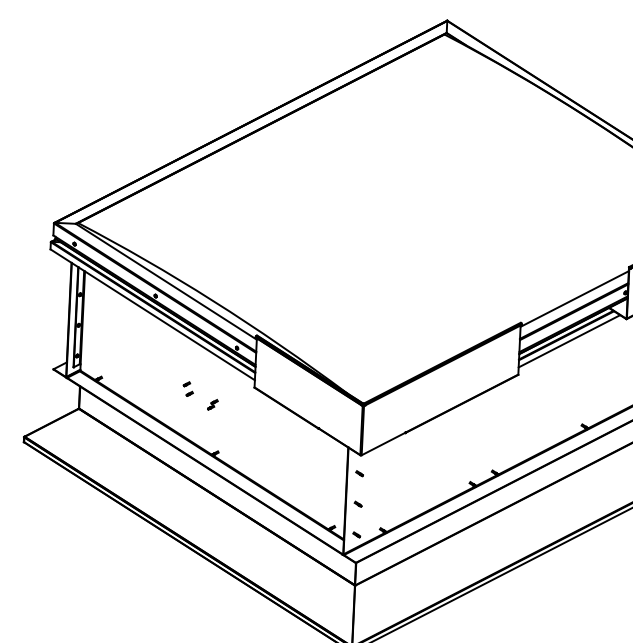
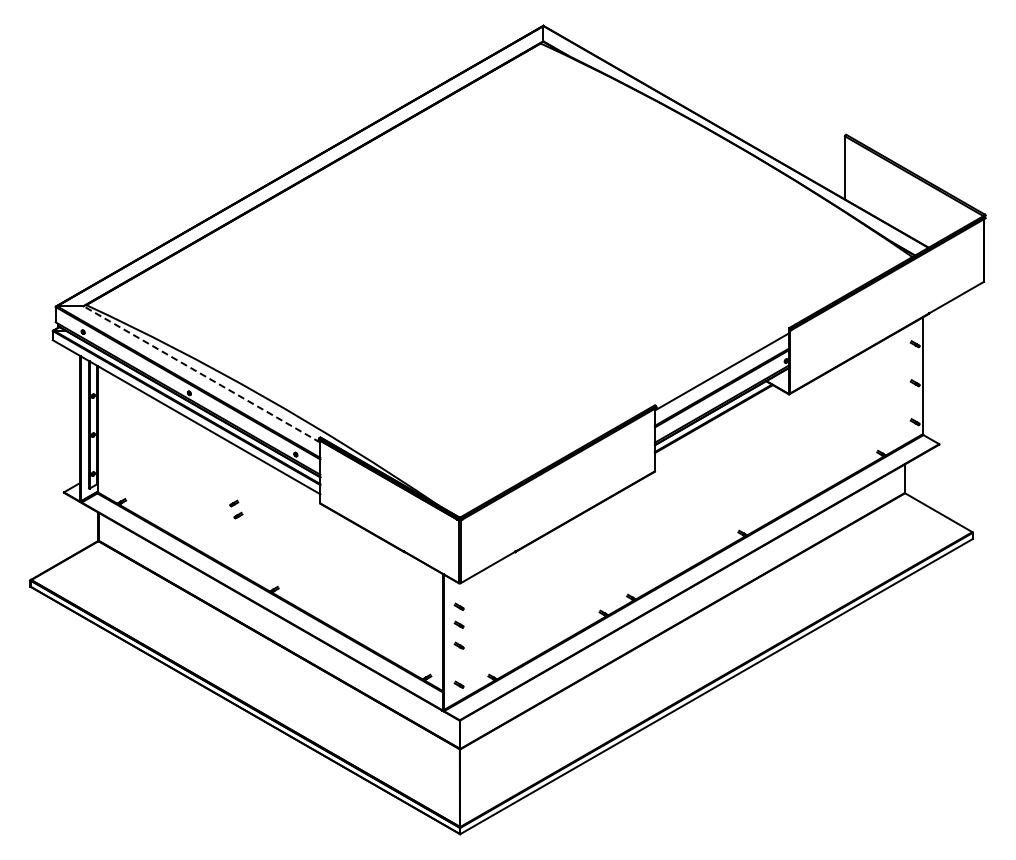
line: (165, 281) -> (201, 374), solid -> dashed
line: (569, 340) -> (717, 425), removed
part: (212, 404) -> (268, 527), removed
part: (358, 487) -> (458, 624), added

